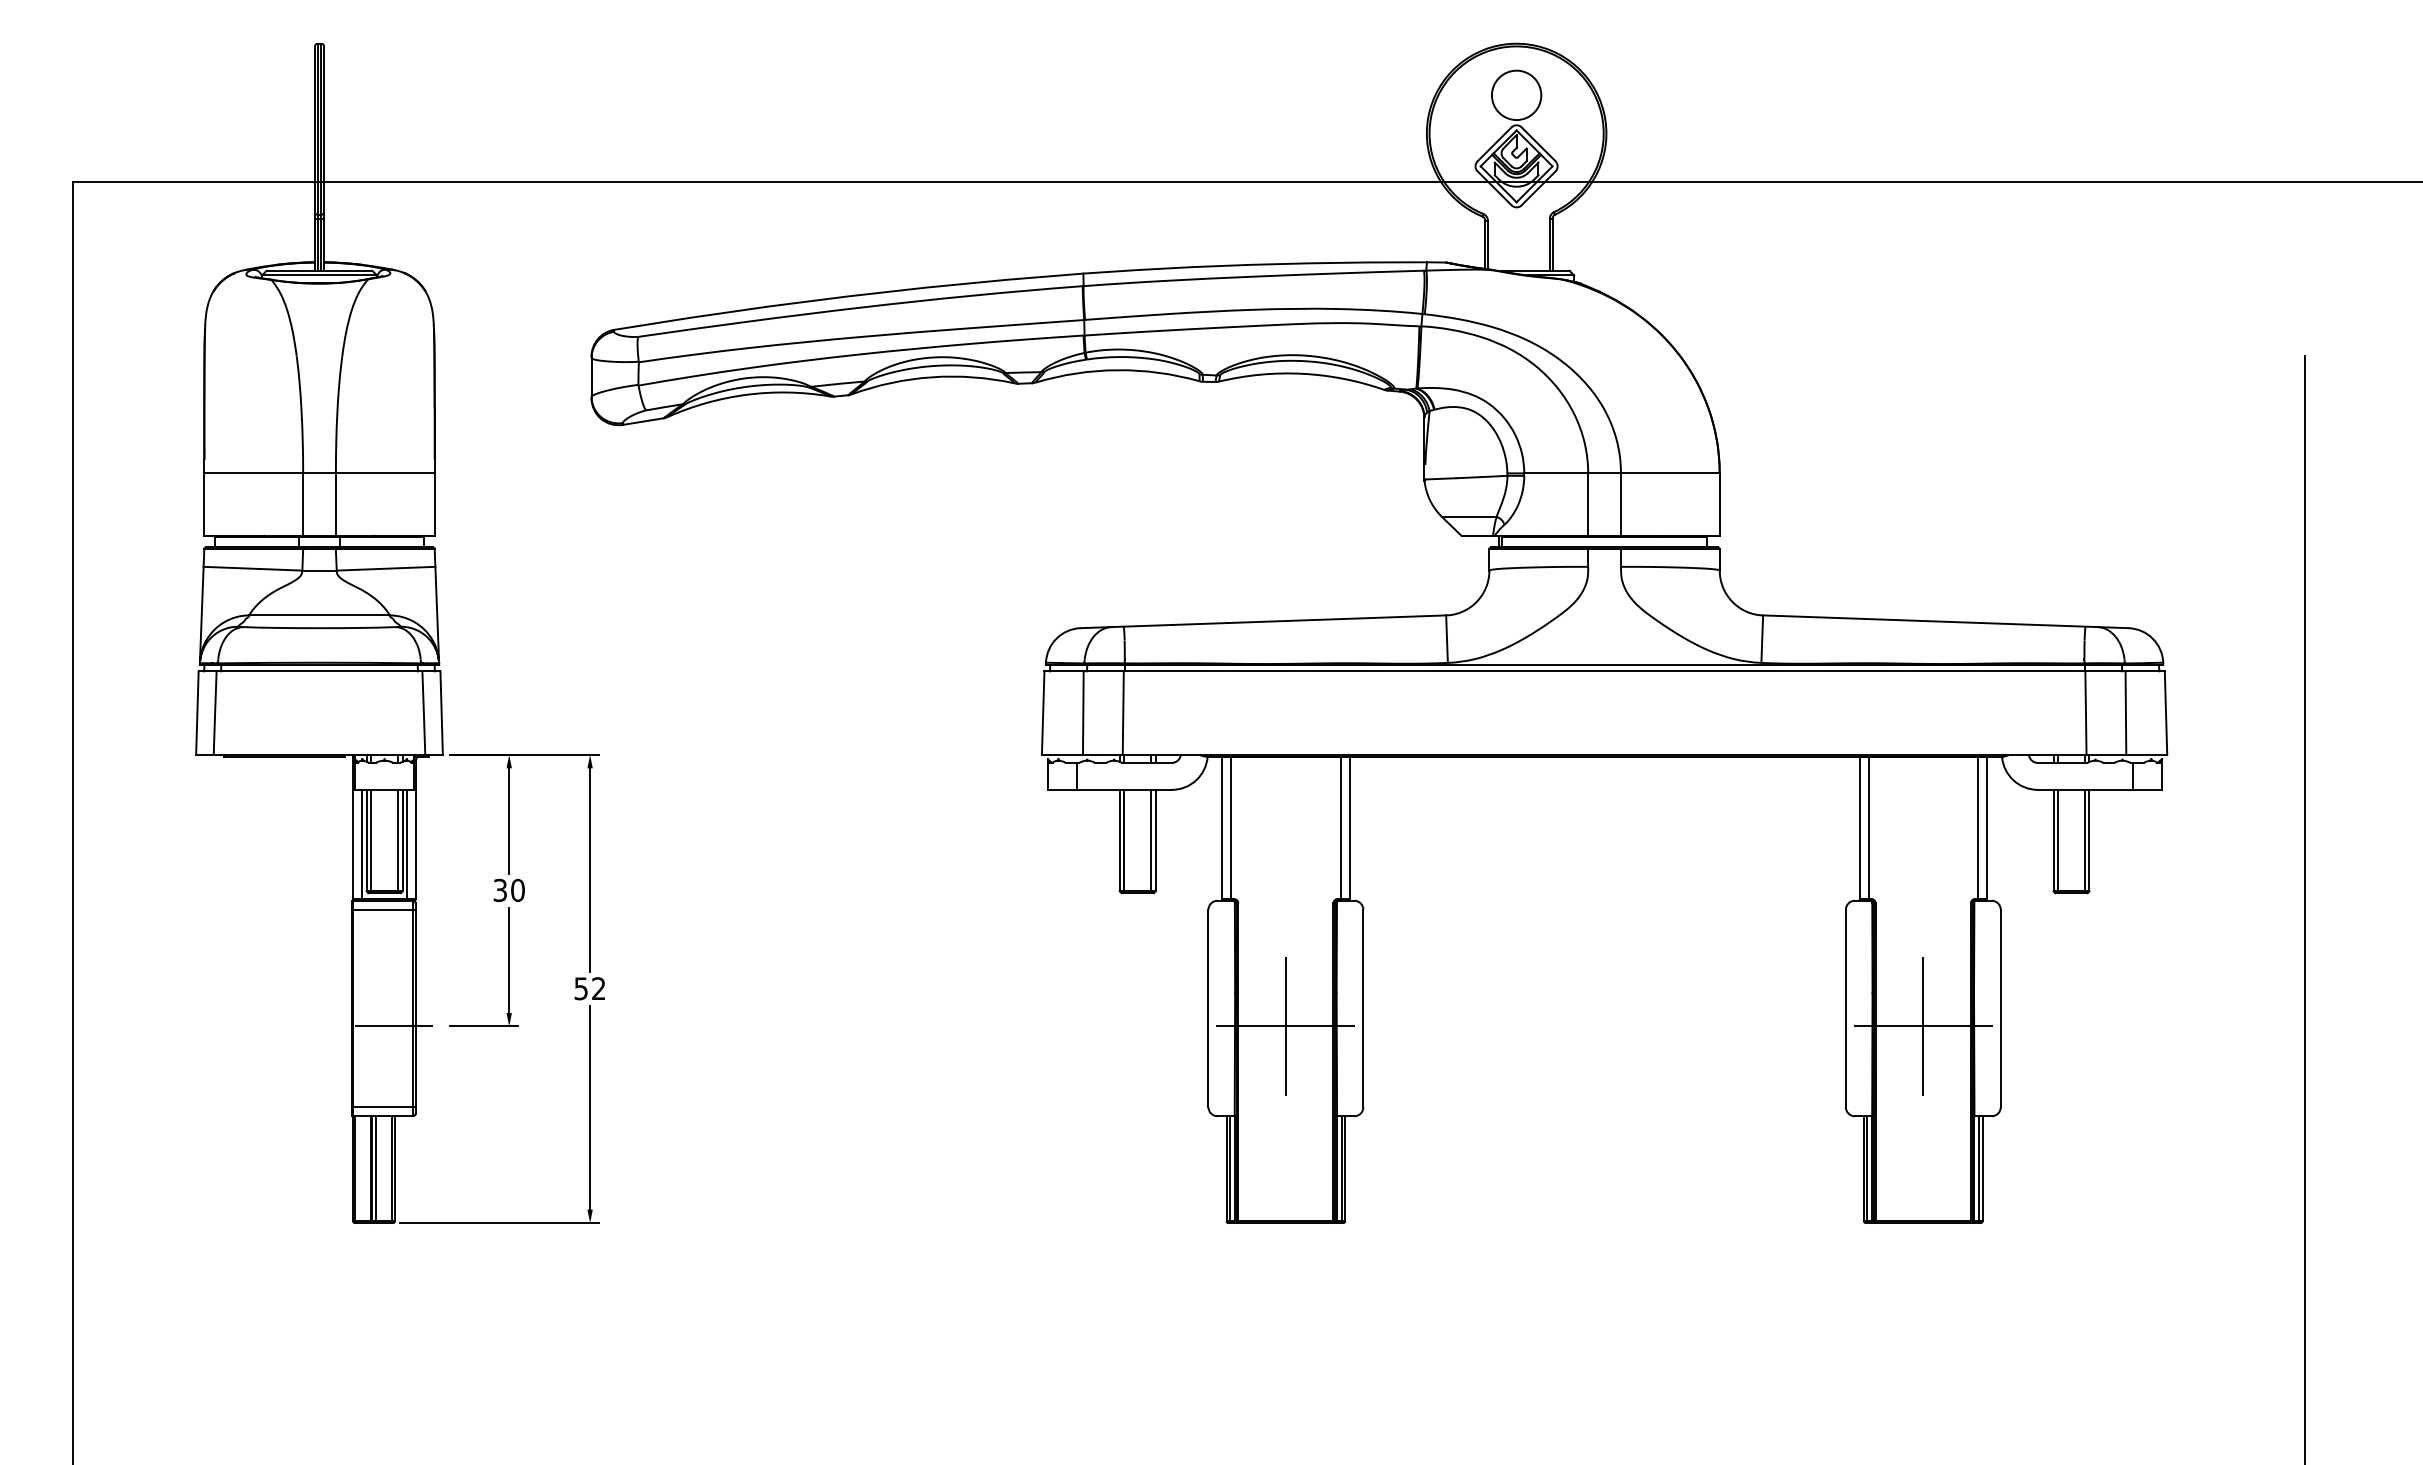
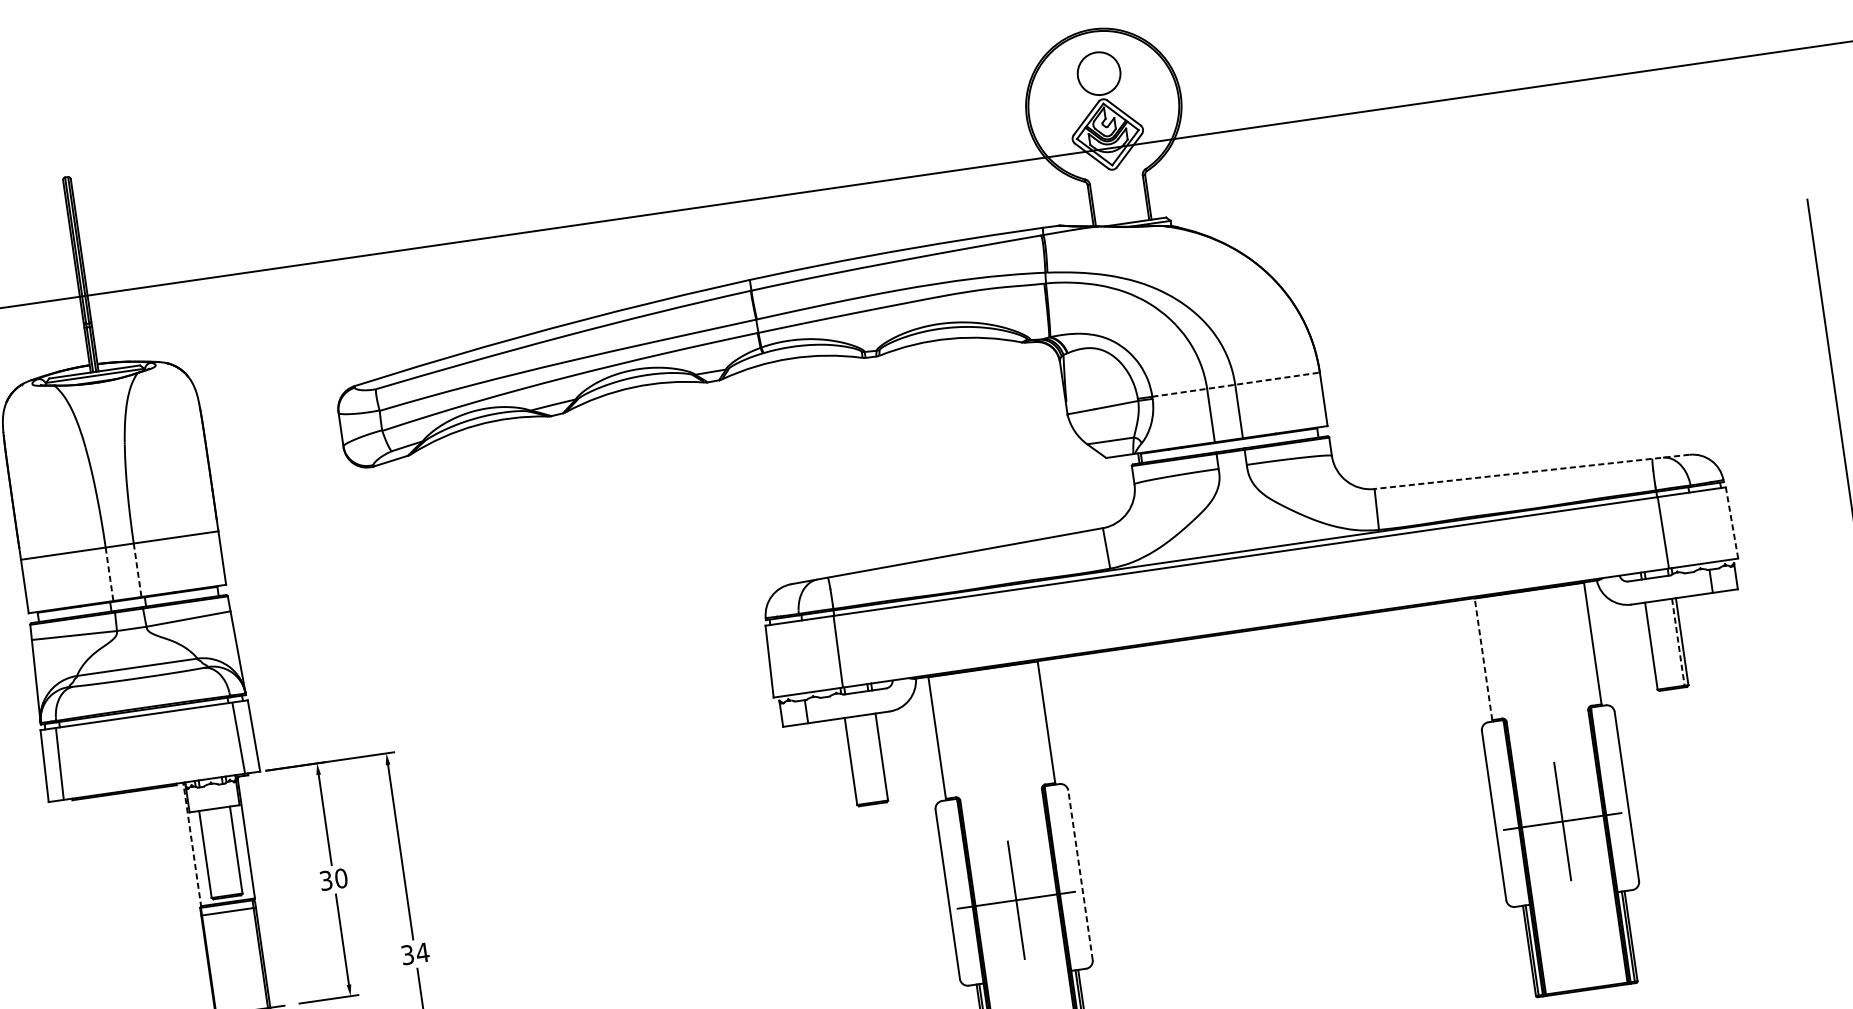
line: (1622, 473) -> (1236, 384), solid -> dashed
line: (303, 505) -> (109, 575), solid -> dashed
line: (335, 505) -> (137, 571), solid -> dashed
line: (1945, 621) -> (1531, 471), solid -> dashed
line: (1082, 712) -> (803, 656), removed
line: (2125, 712) -> (1697, 527), removed
line: (2166, 713) -> (1732, 523), solid -> dashed
line: (1859, 827) -> (1483, 658), solid -> dashed
line: (353, 828) -> (192, 845), solid -> dashed
line: (1231, 828) -> (945, 737), removed
line: (1340, 828) -> (1038, 723), removed
line: (1868, 828) -> (1491, 658), removed
line: (1978, 828) -> (1585, 645), removed
line: (371, 841) -> (209, 854), removed
line: (398, 841) -> (232, 851), removed
line: (1124, 841) -> (855, 761), removed
line: (1151, 841) -> (878, 758), removed
line: (2058, 841) -> (1655, 646), removed
line: (2084, 841) -> (1678, 643), solid -> dashed
line: (362, 844) -> (202, 858), removed
line: (407, 844) -> (240, 852), removed
text: (590, 988) -> (415, 953), 52 -> 34
line: (1363, 1008) -> (1080, 875), solid -> dashed

